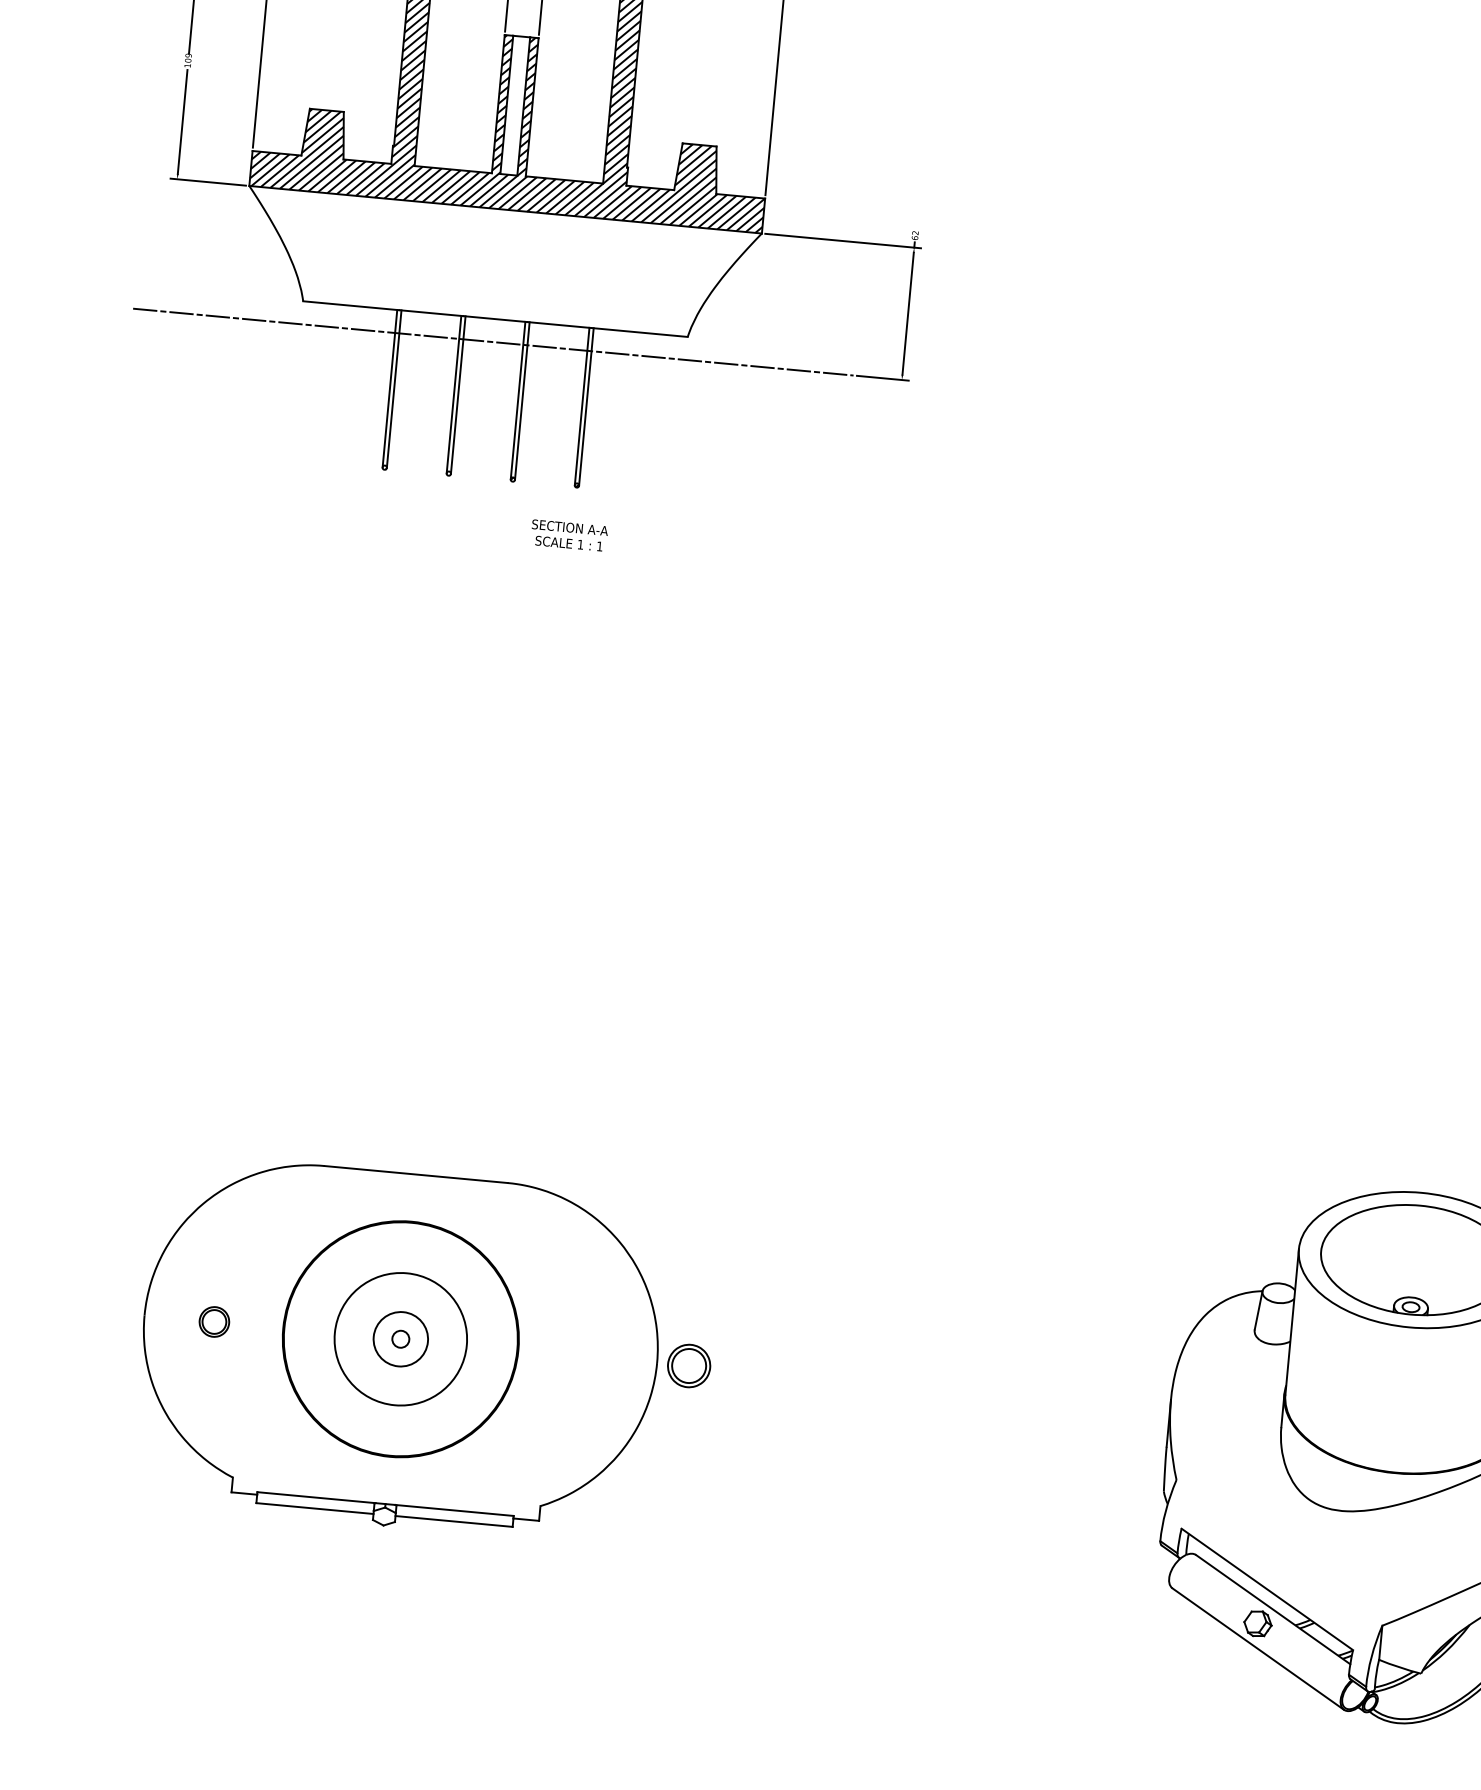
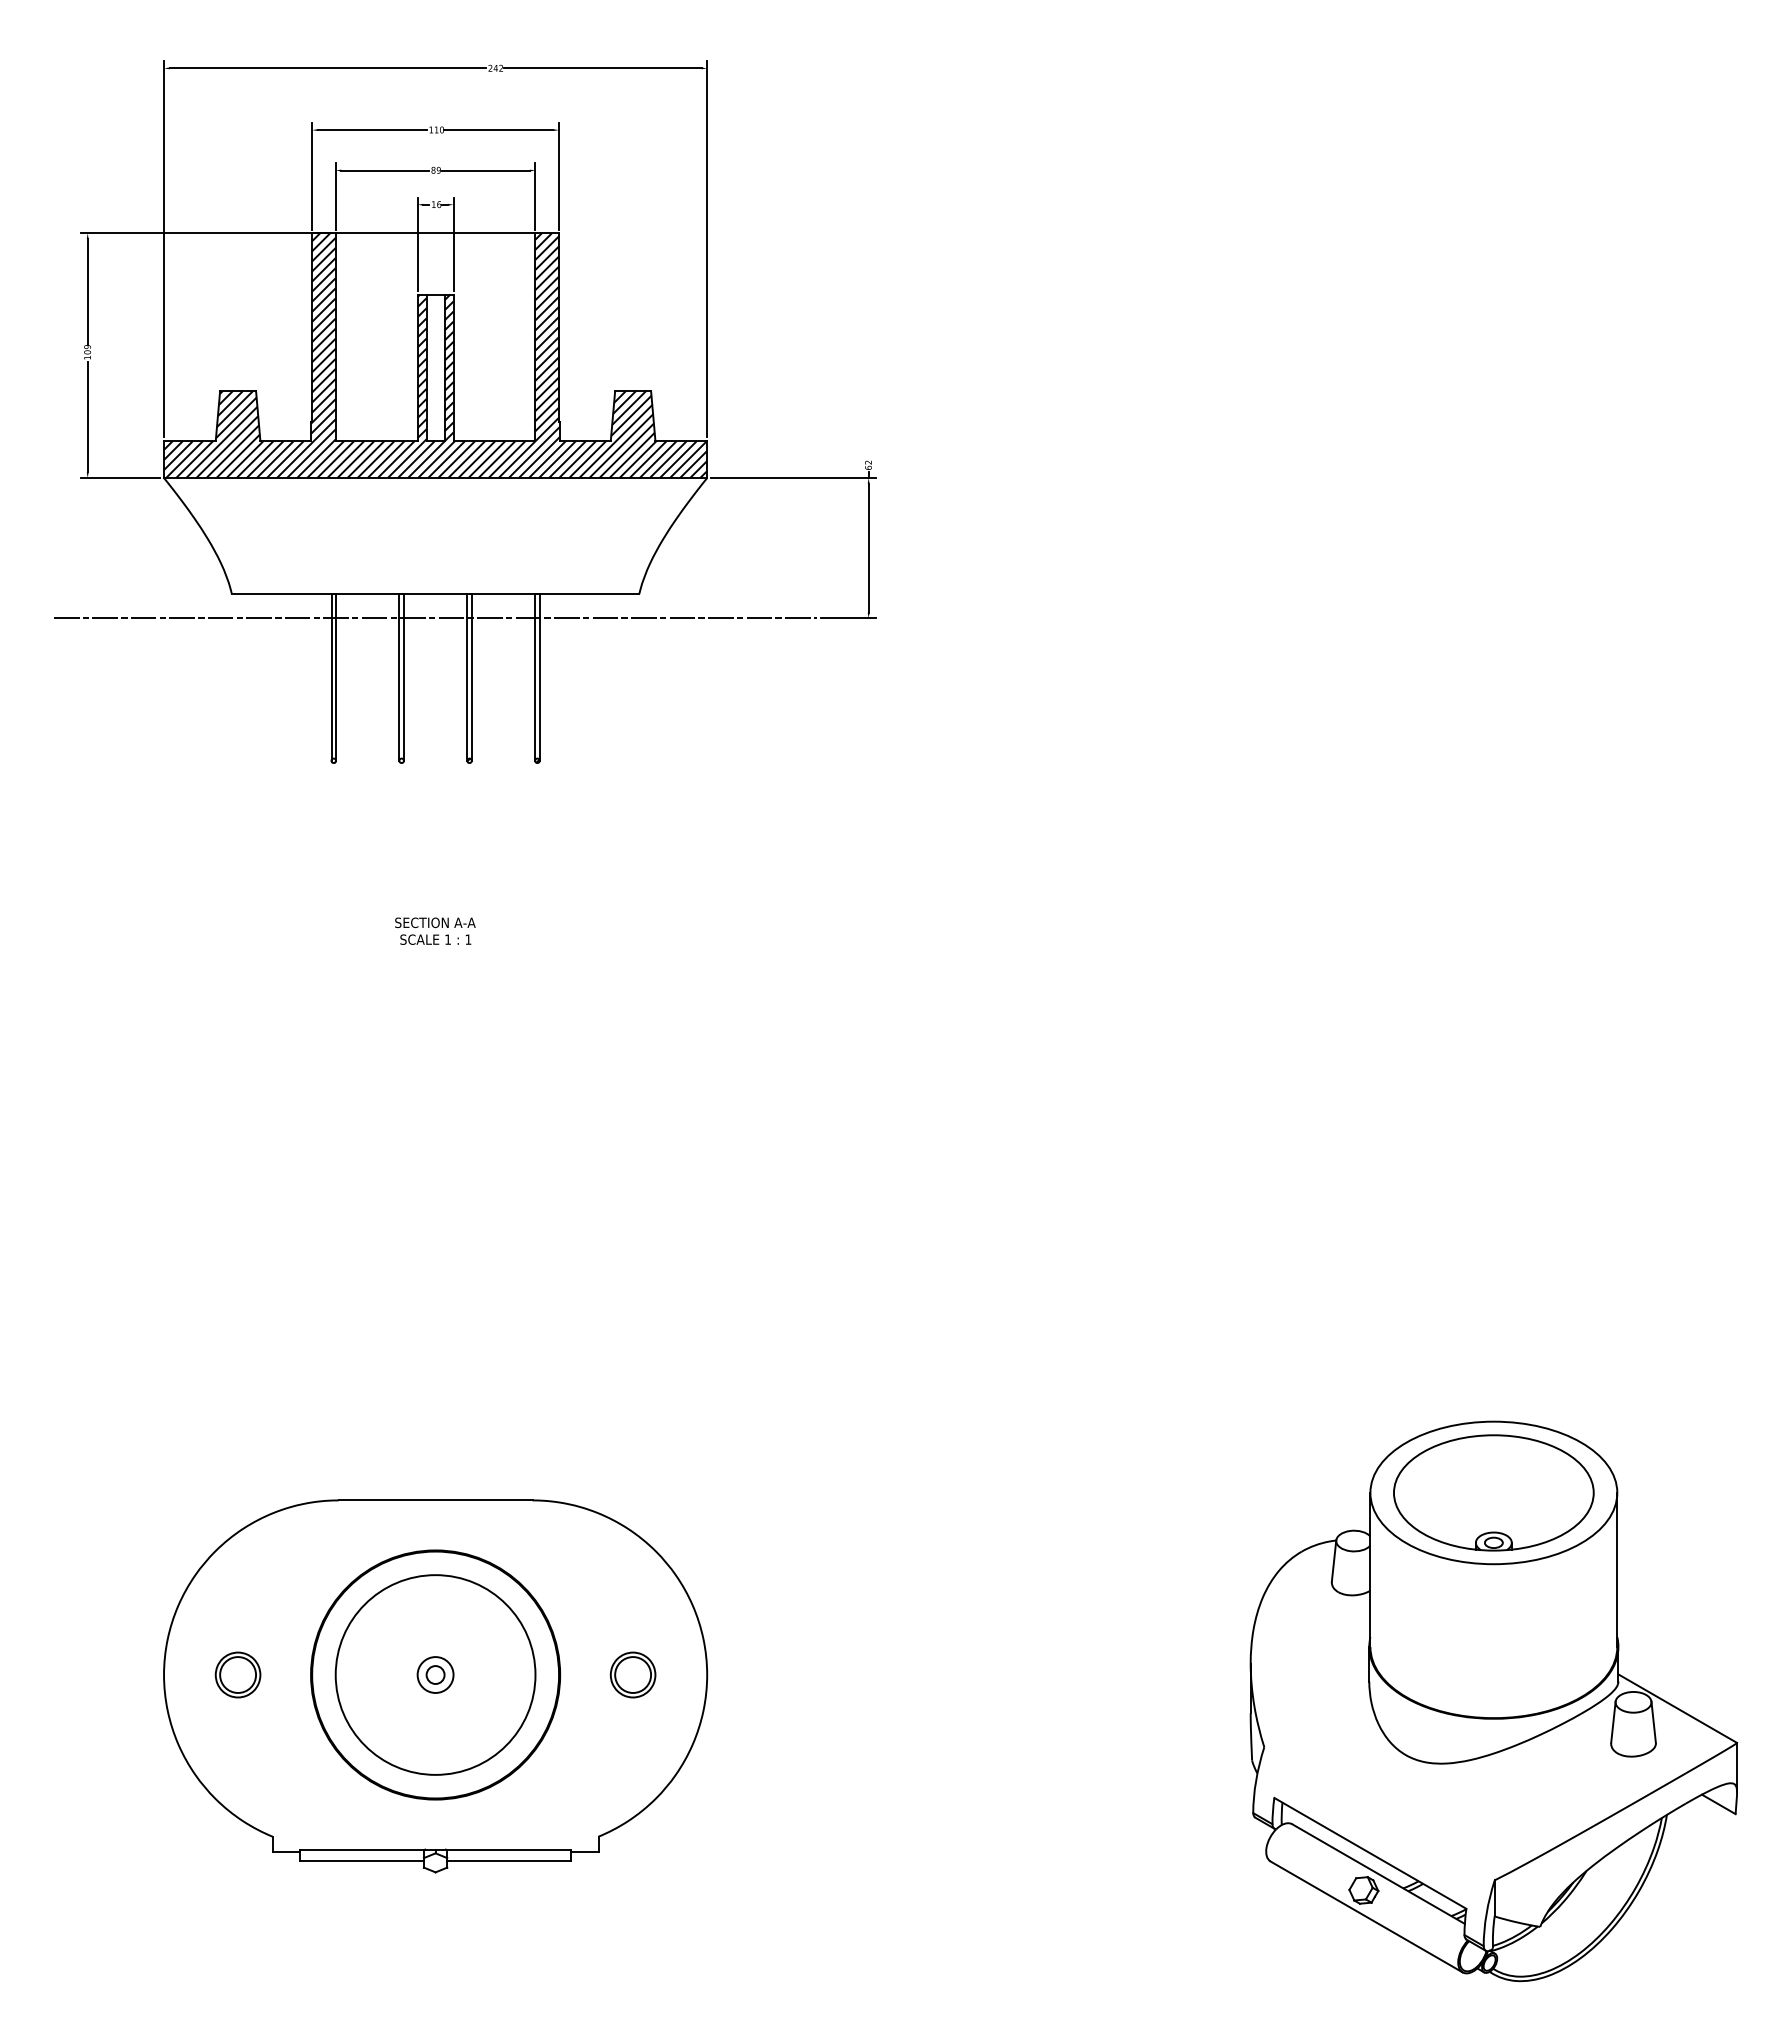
text: (569, 534) -> (435, 930), moved
part: (213, 1321) -> (237, 1674), size x1.43
circle: (400, 1338) -> (435, 1674), size x0.62
circle: (400, 1338) -> (435, 1674), size x1.43
part: (688, 1365) -> (632, 1674), moved

